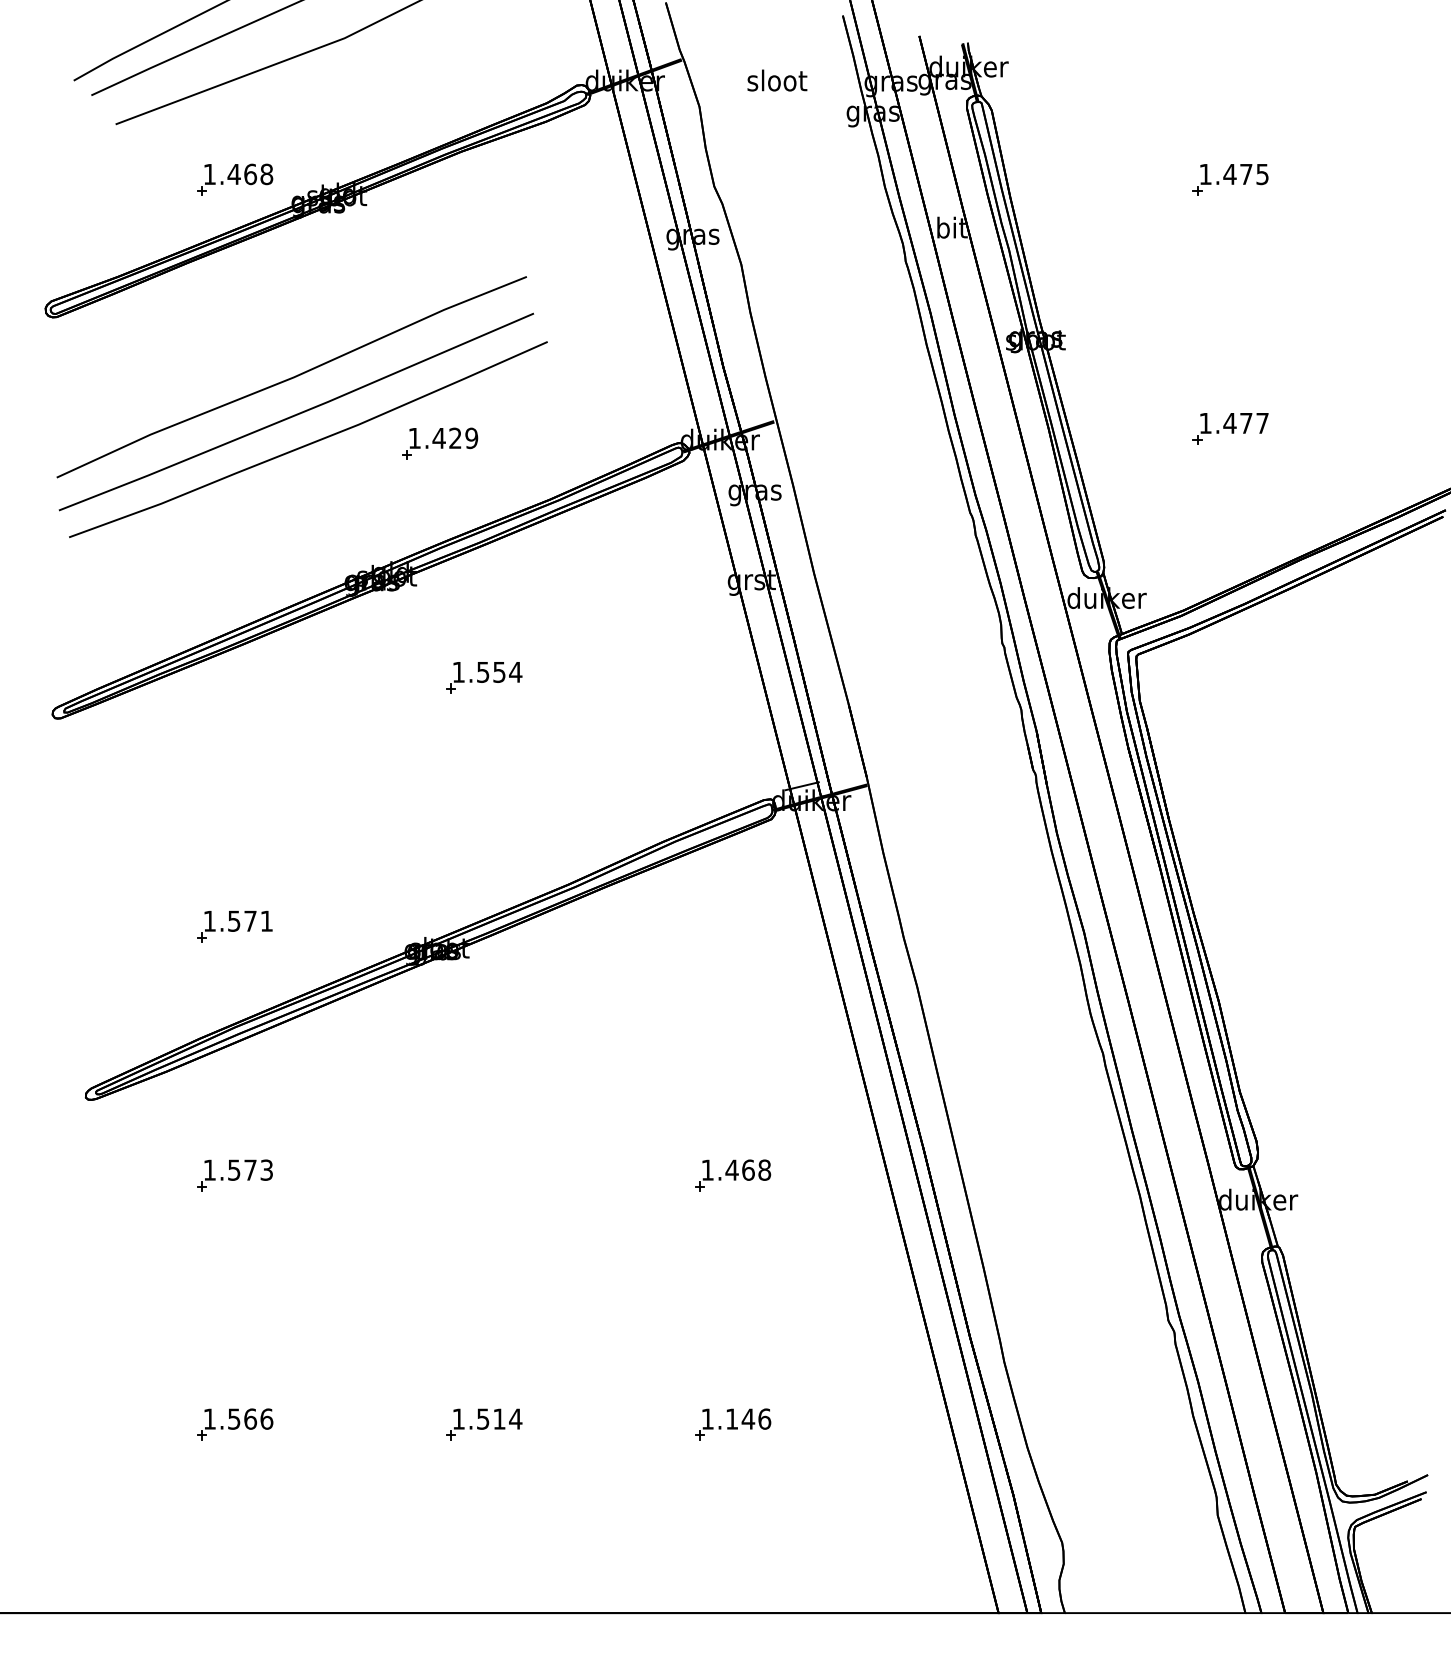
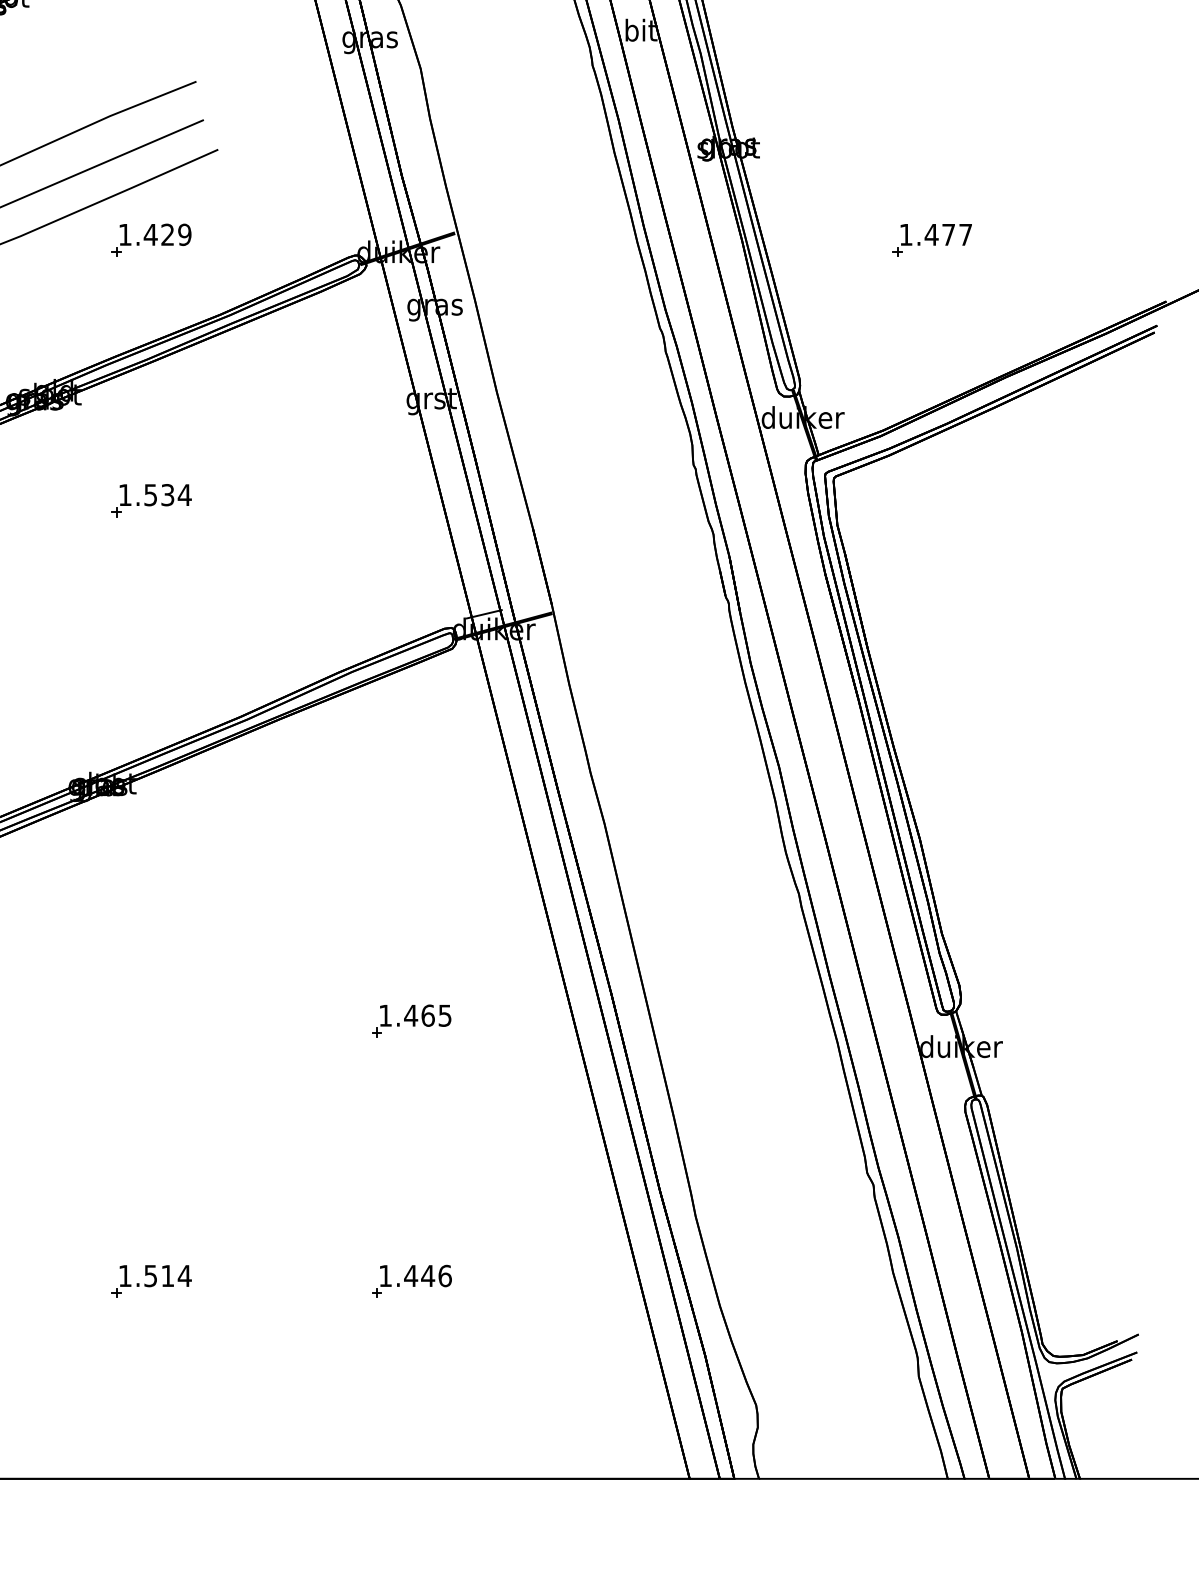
part: (440, 443) -> (152, 240), moved
text: (499, 671) -> (167, 494), 1.554 -> 1.534
text: (764, 1169) -> (444, 1015), 1.468 -> 1.465
text: (731, 1418) -> (410, 1275), 1.146 -> 1.446

